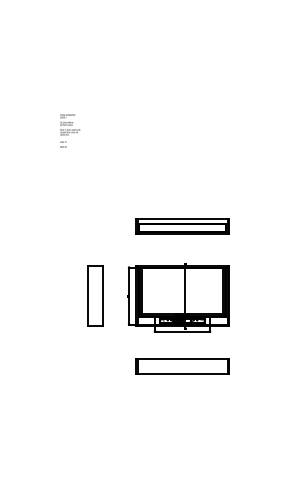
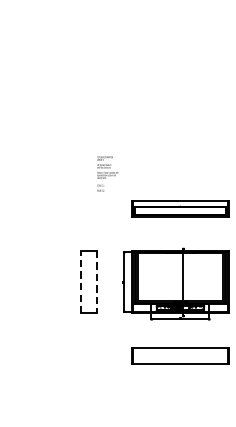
text: (70, 130) -> (108, 173), moved
line: (87, 296) -> (80, 282), solid -> dashed
line: (102, 296) -> (96, 282), solid -> dashed

